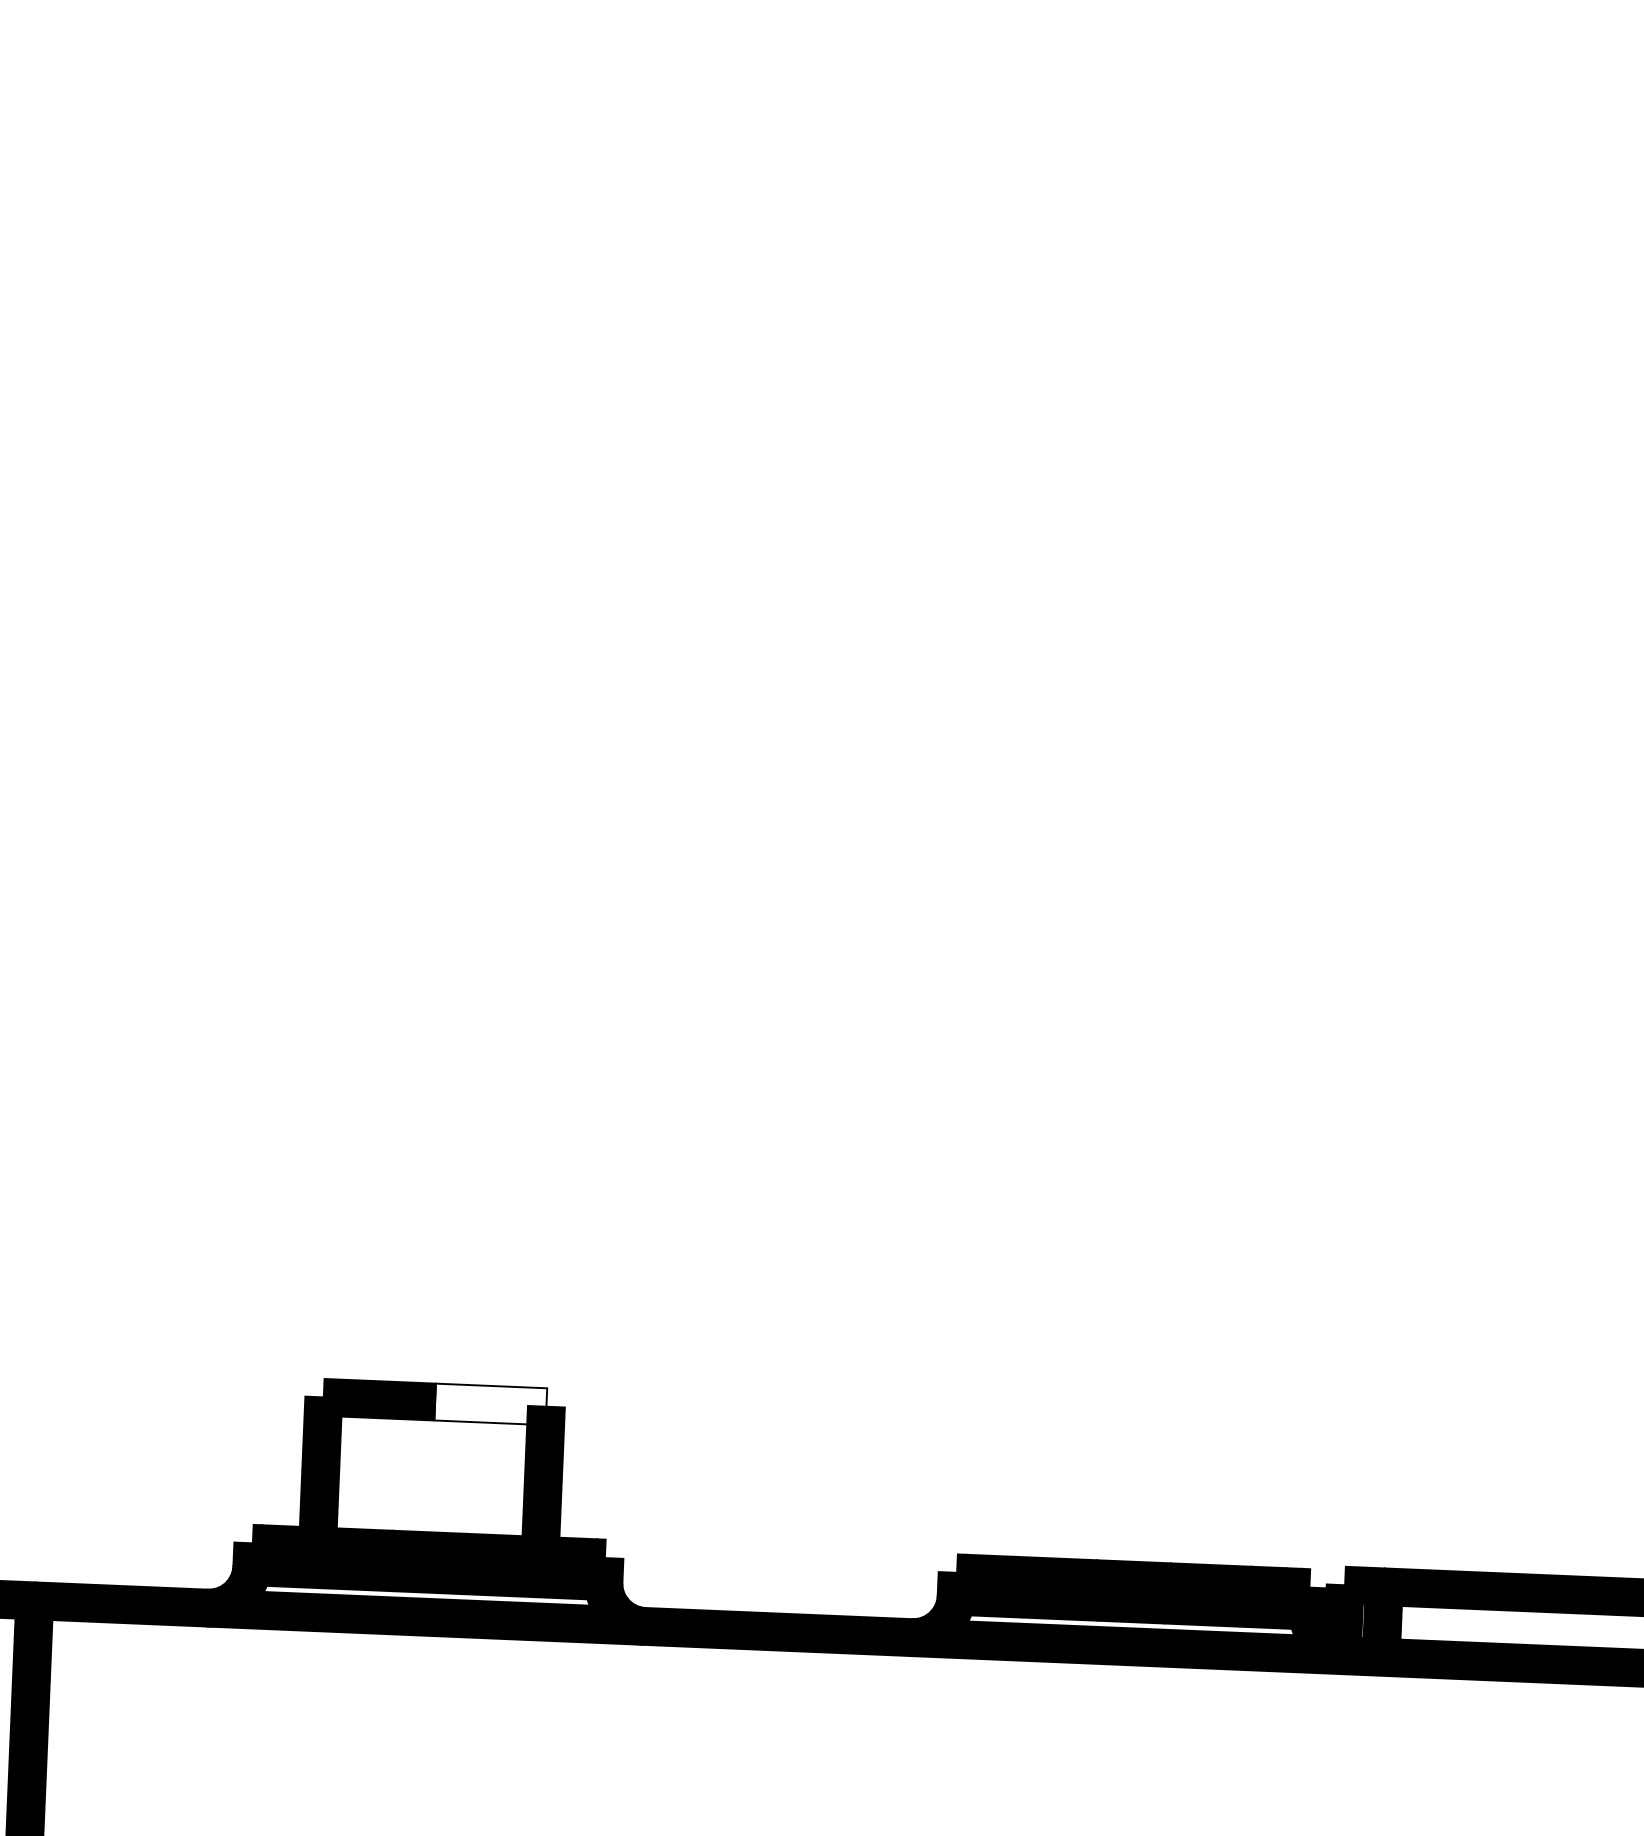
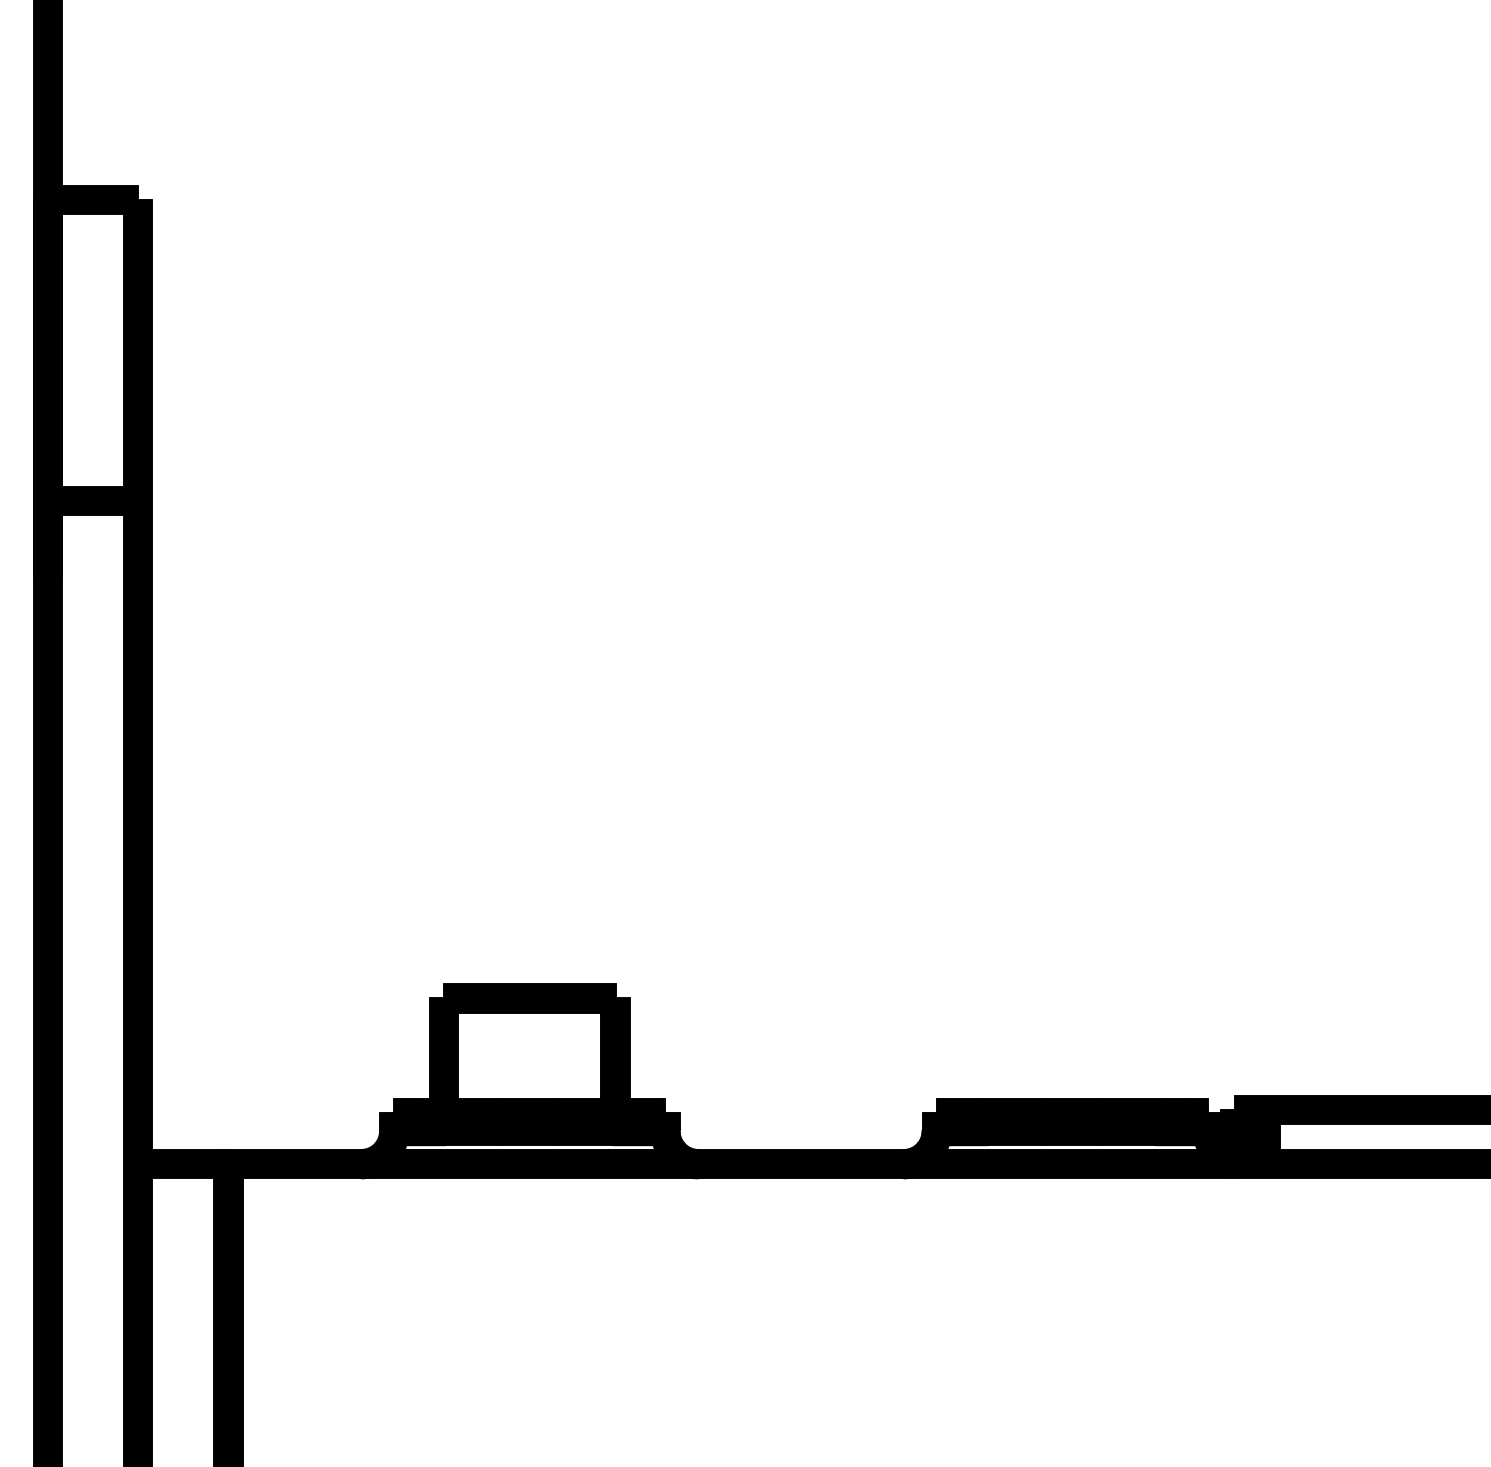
fill: (490, 1404) -> (572, 998), added

